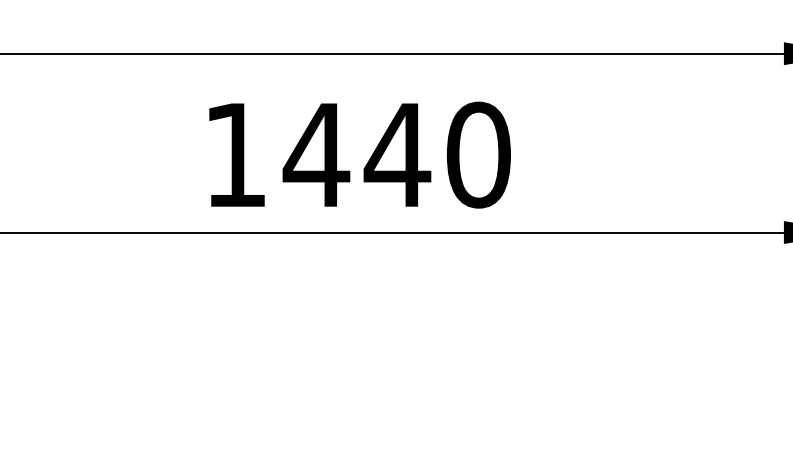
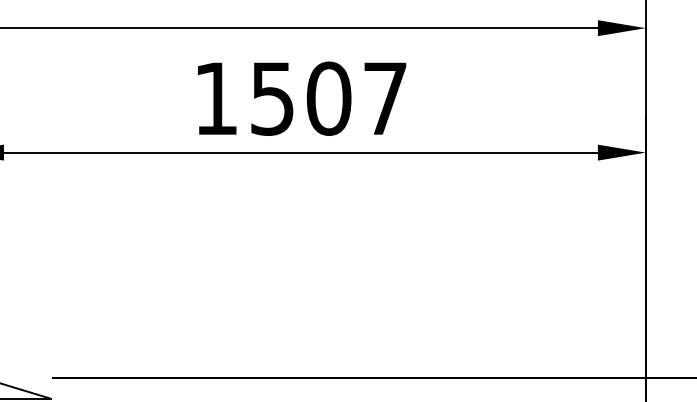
text: (396, 154) -> (328, 98), 1440 -> 1507

